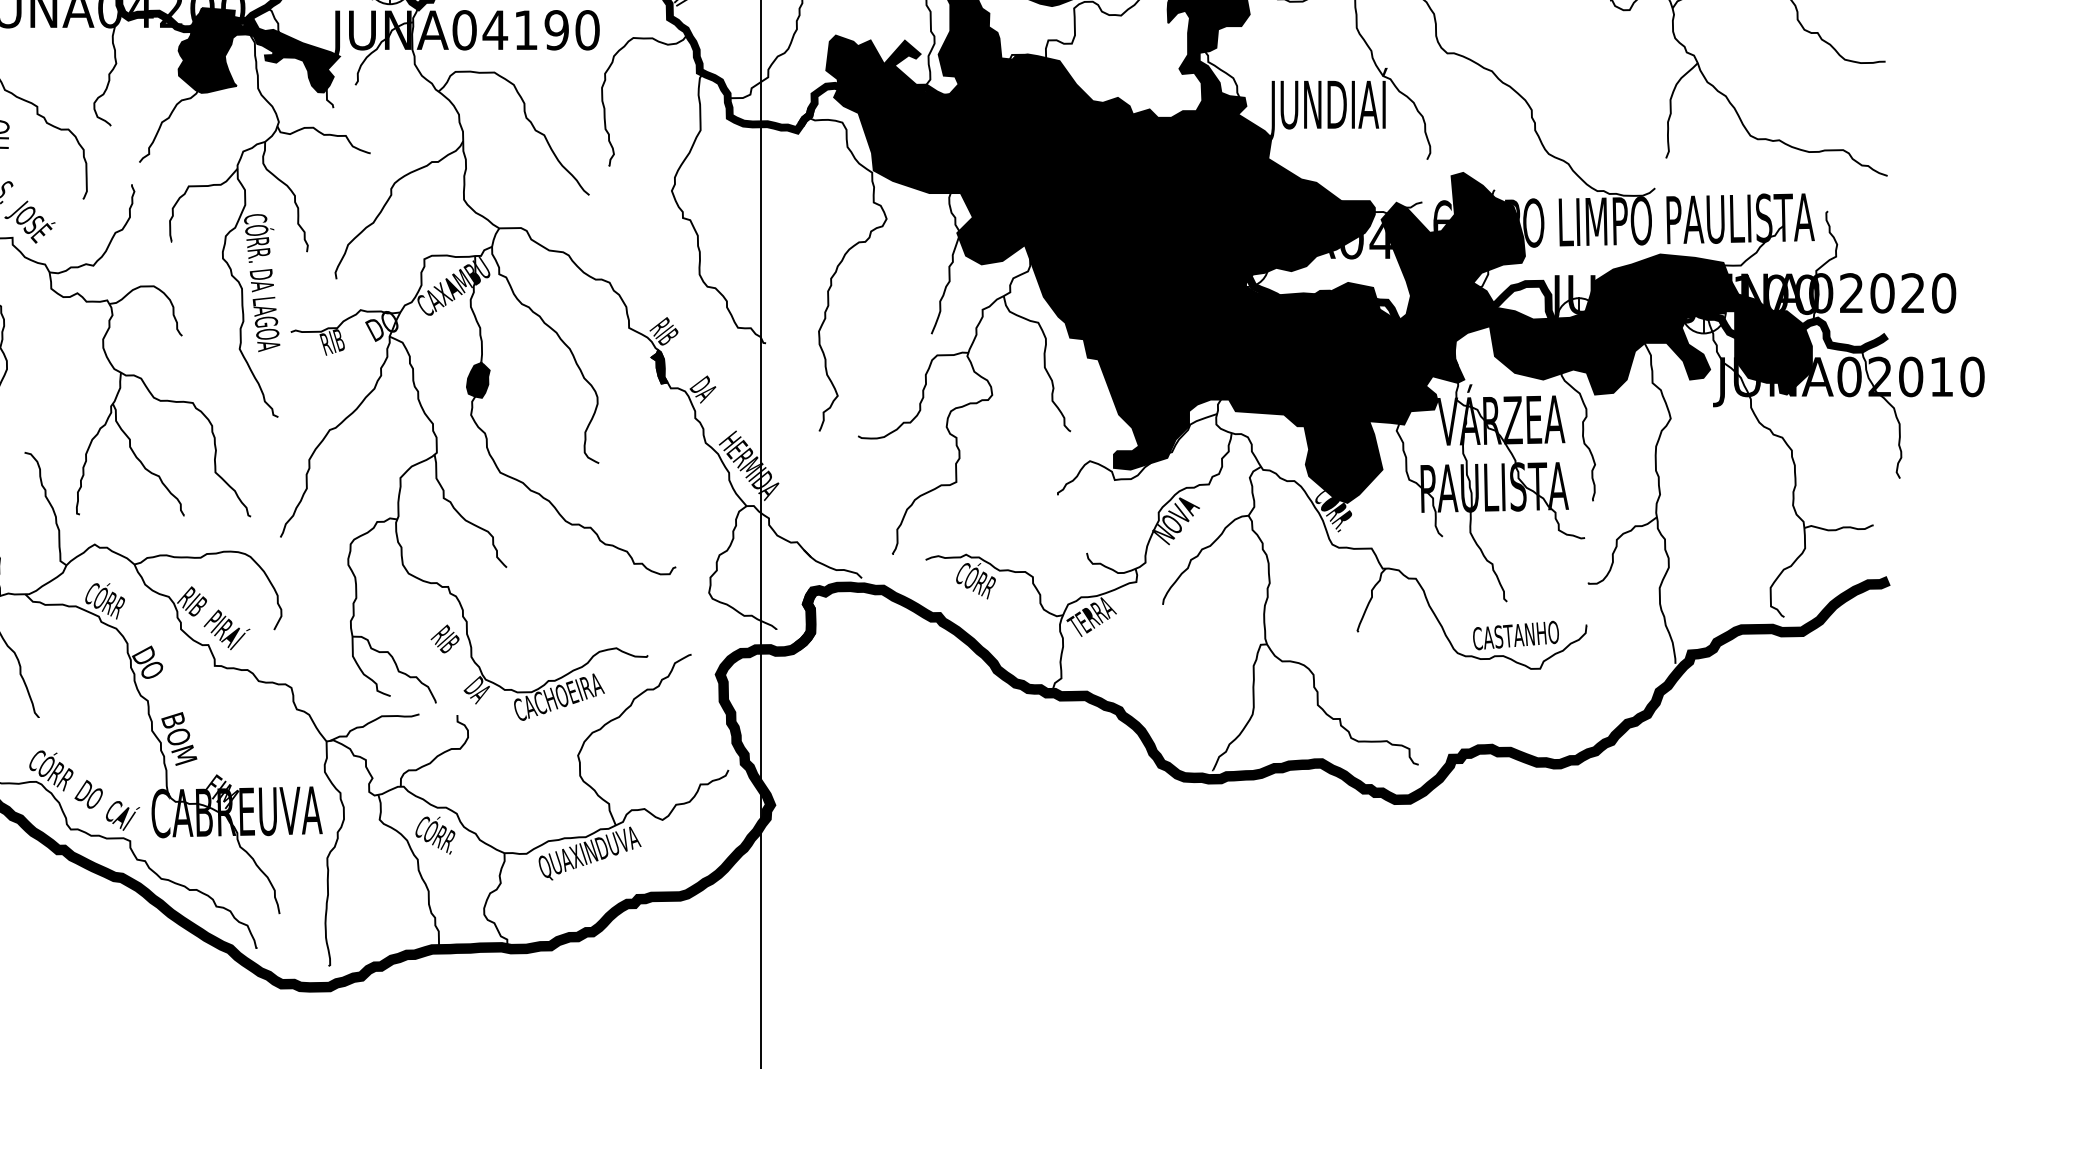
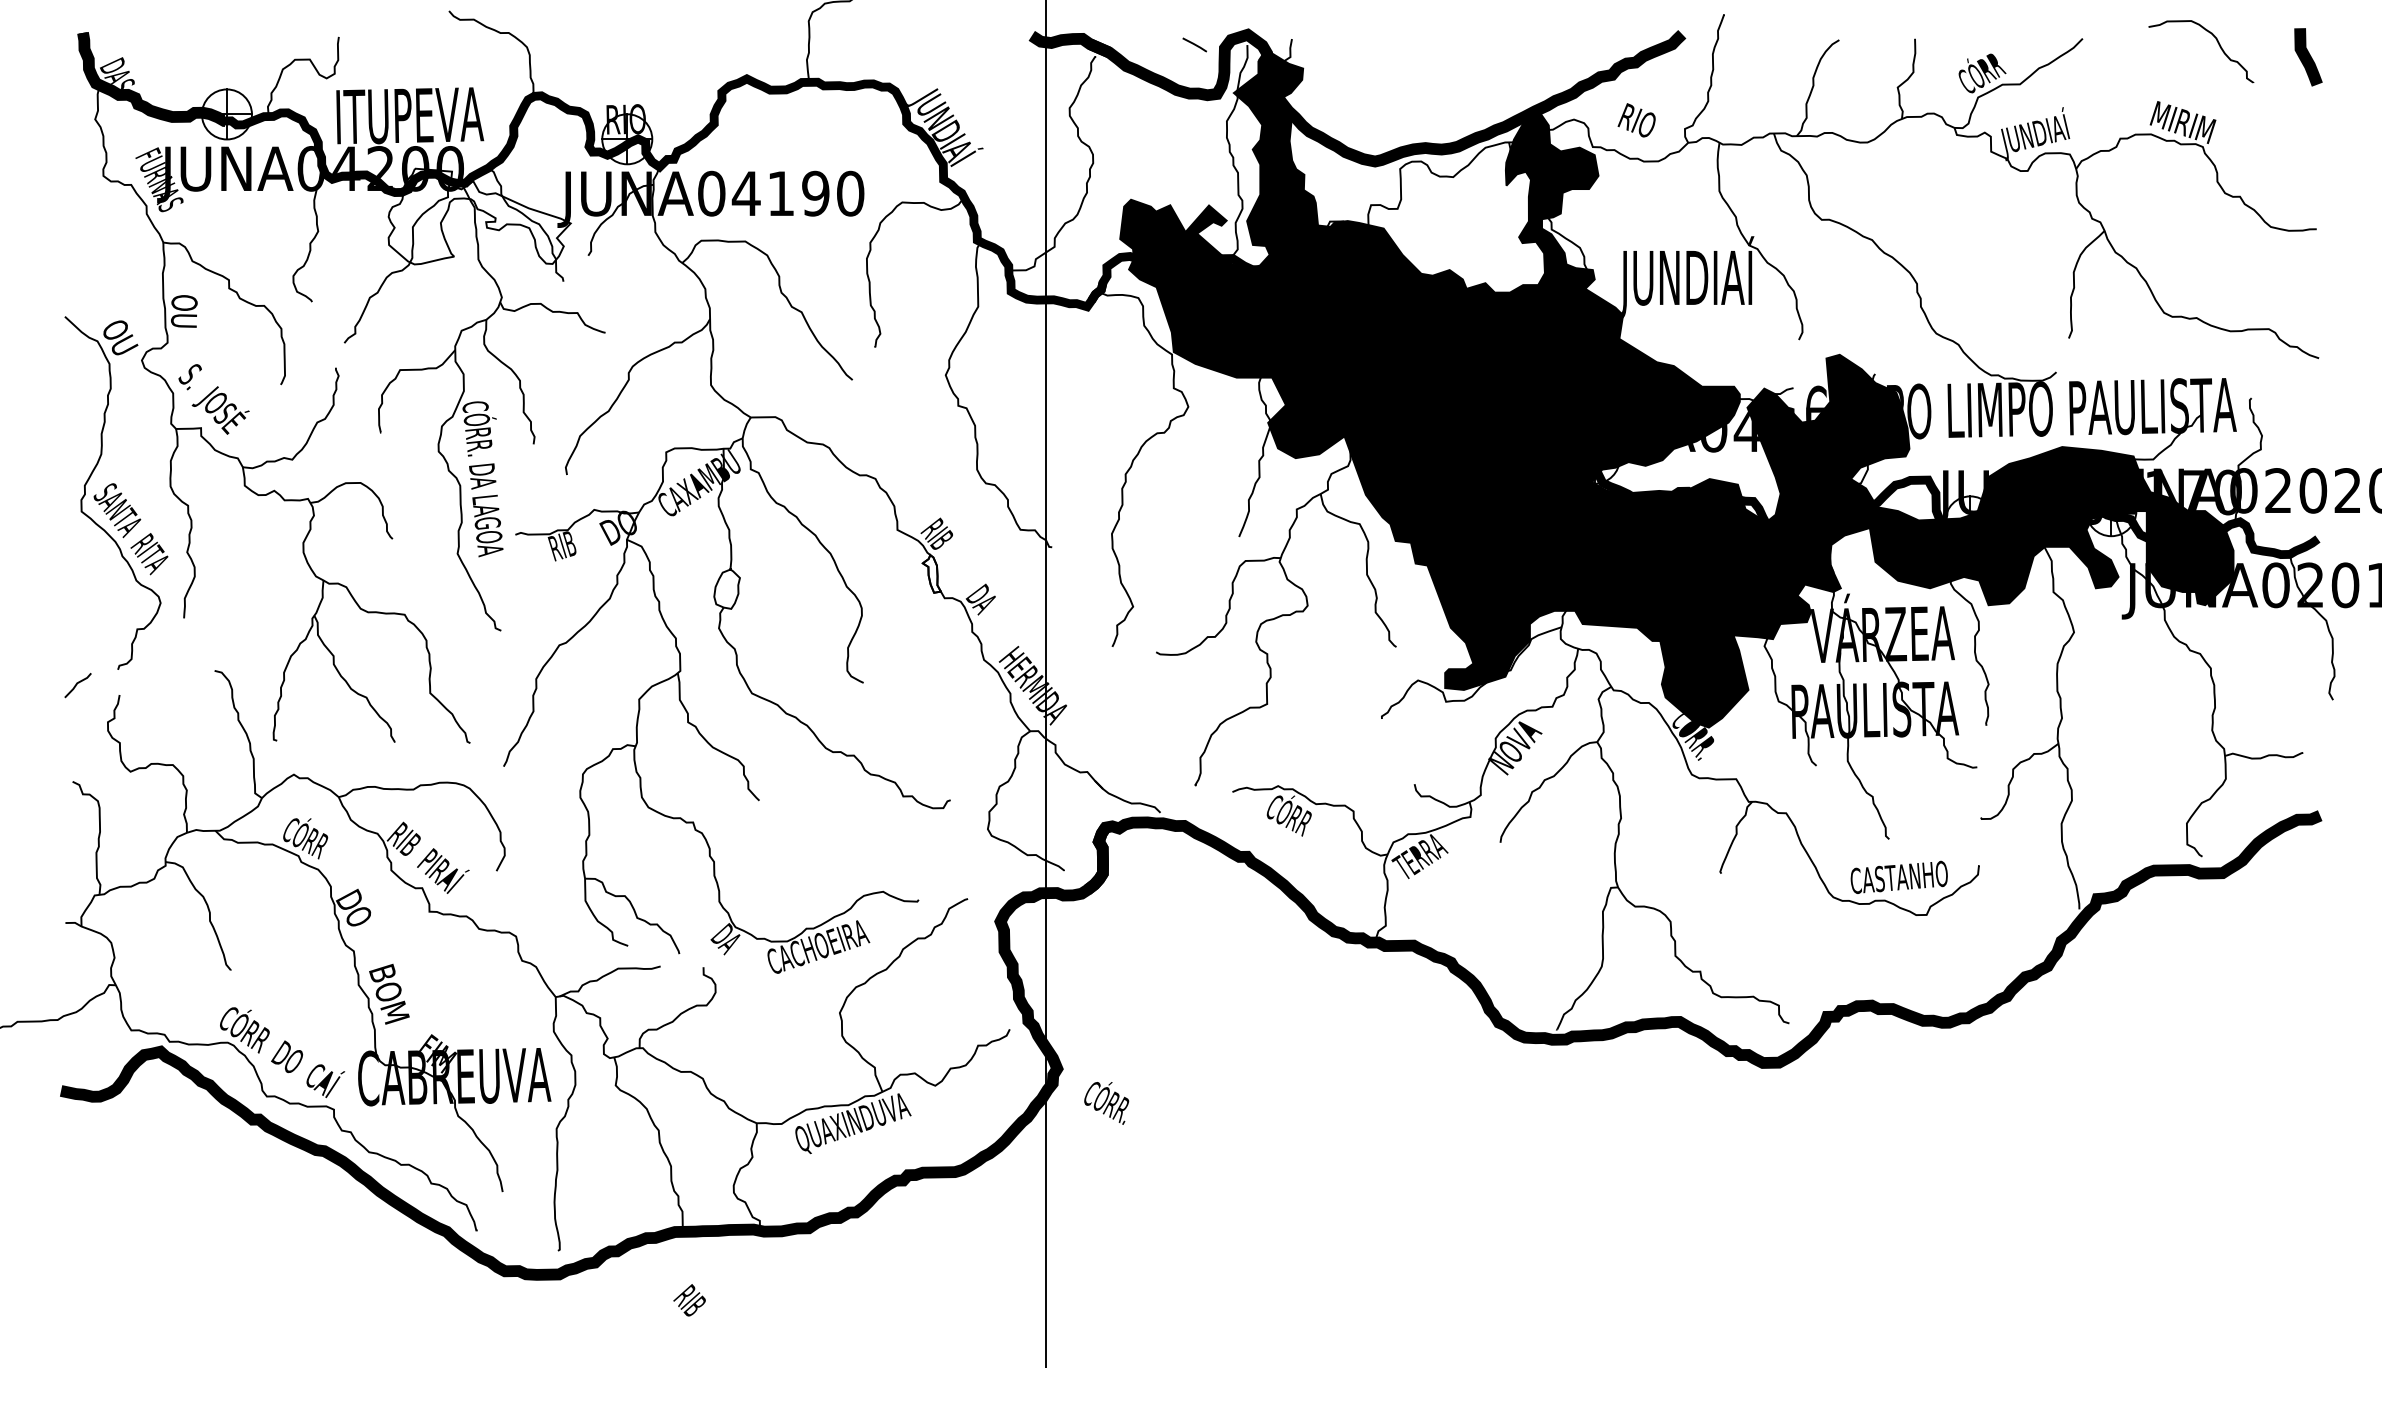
fill: (259, 50) -> (479, 216), removed
text: (1420, 221) -> (1791, 409), JUNA04150 -> JUNA04650
text: (1778, 292) -> (2195, 489), JUNA02100 -> JUNA02170
fill: (659, 366) -> (931, 573), removed
fill: (477, 379) -> (726, 588), removed
text: (444, 639) -> (689, 1300), moved
text: (435, 835) -> (1106, 1103), moved

